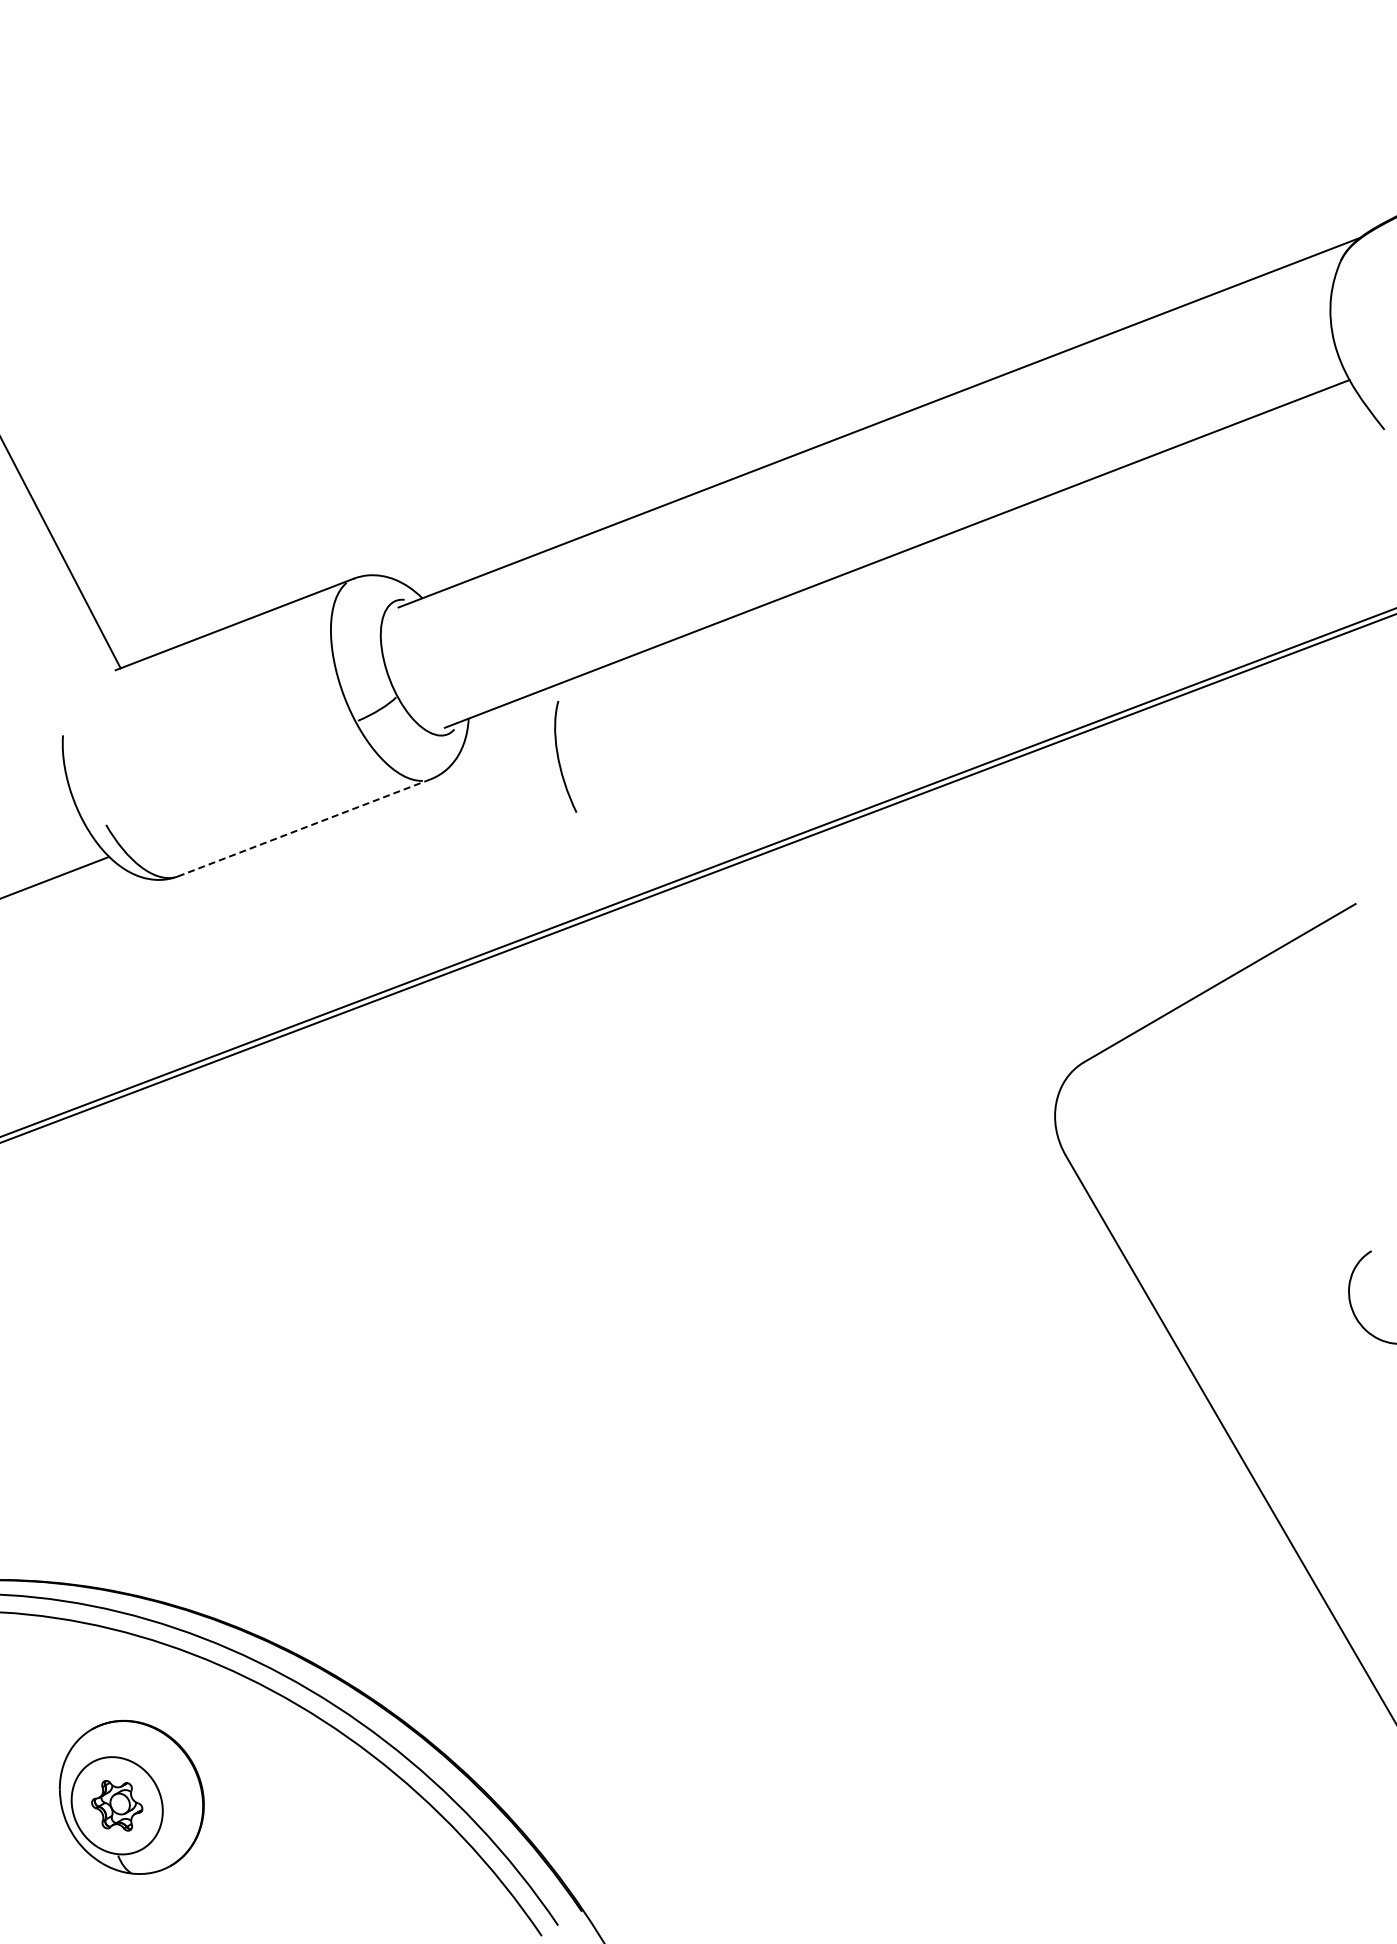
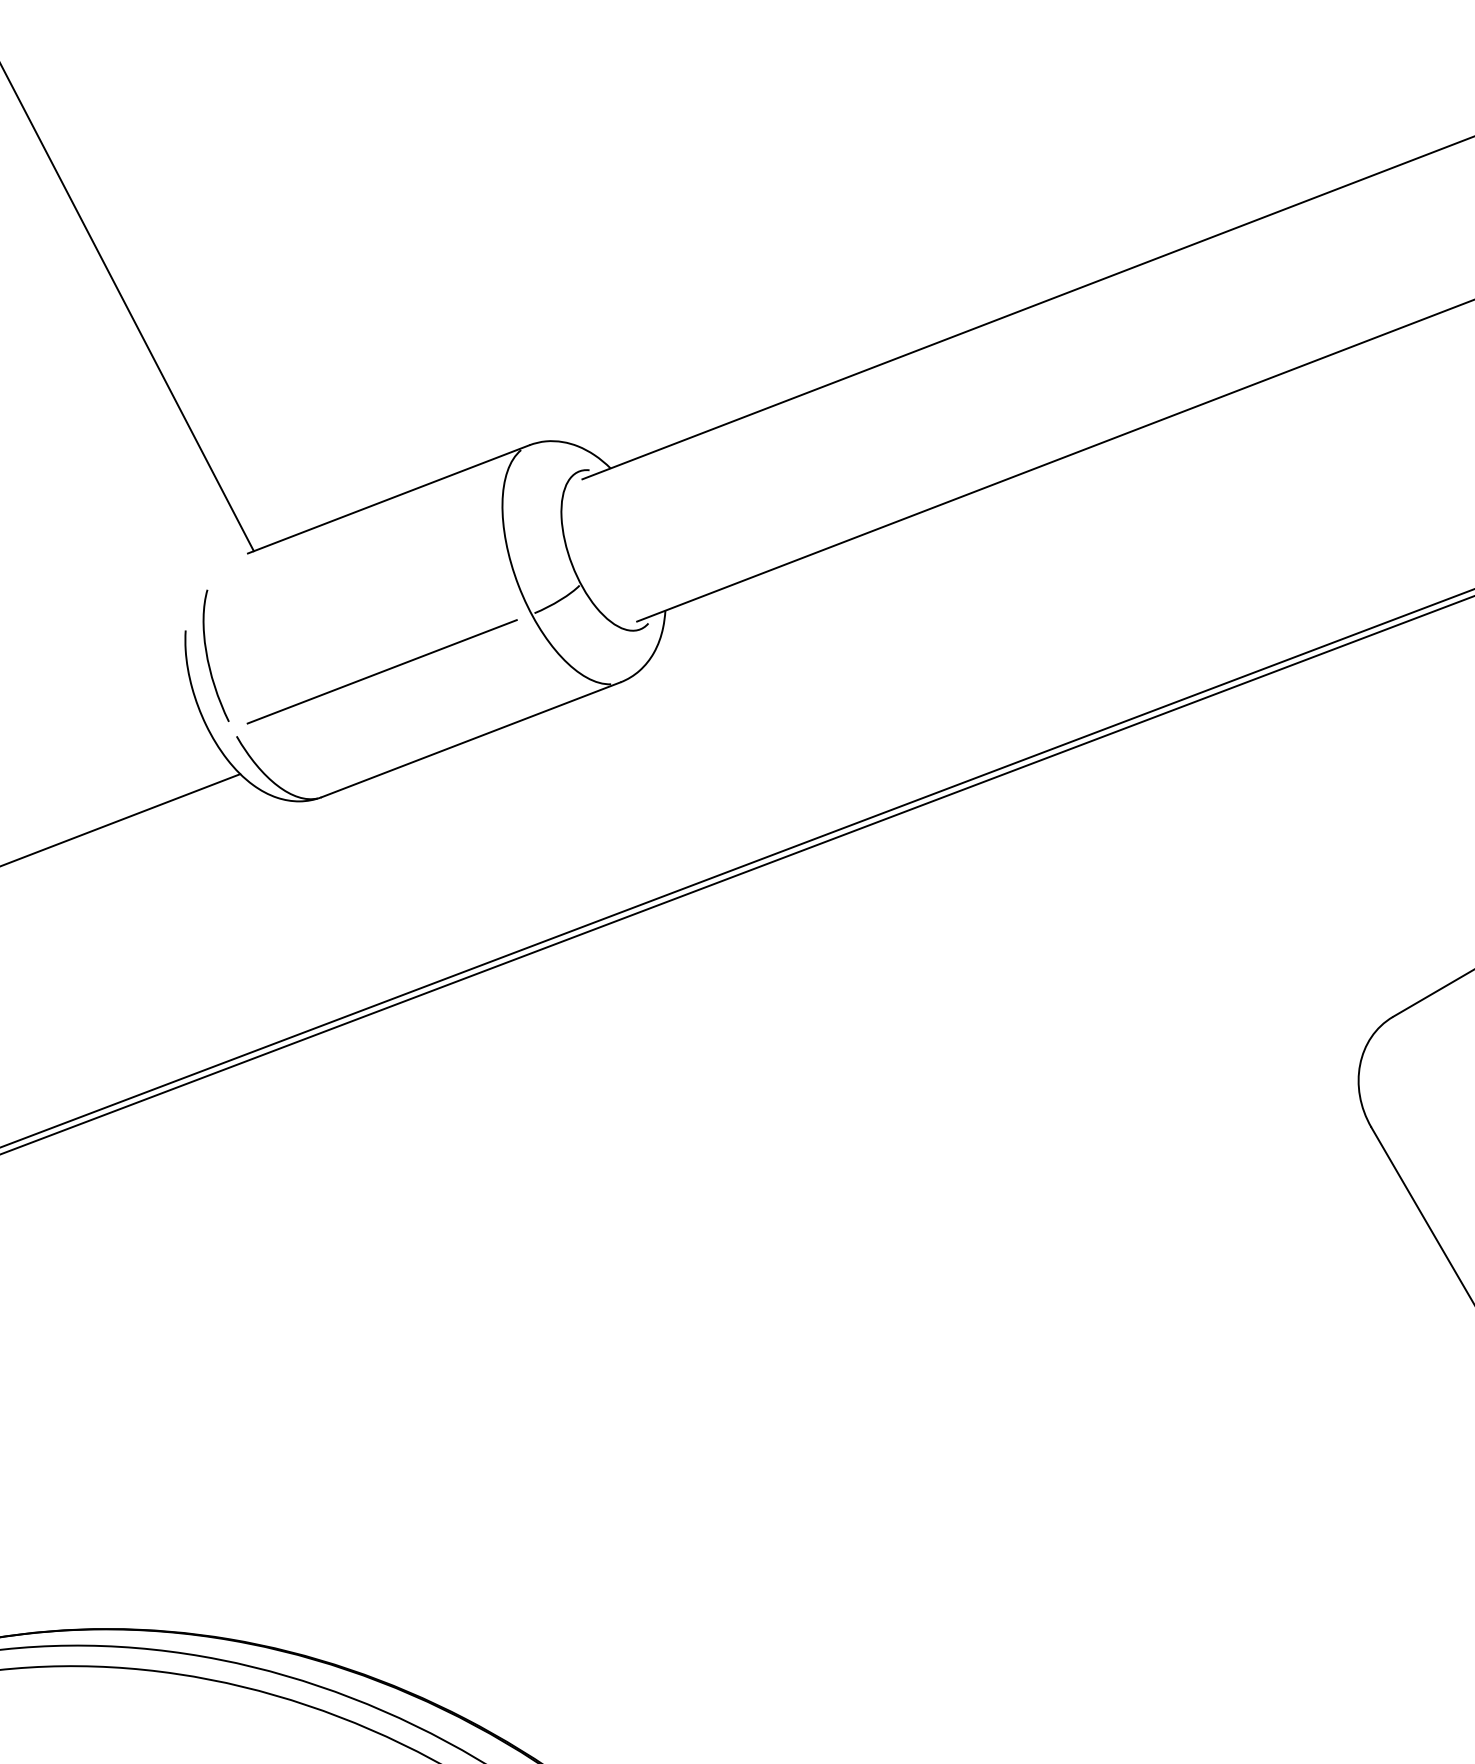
curve: (559, 757) -> (208, 656), moved
line: (229, 770) -> (382, 672), added
line: (303, 828) -> (470, 740), dashed -> solid

